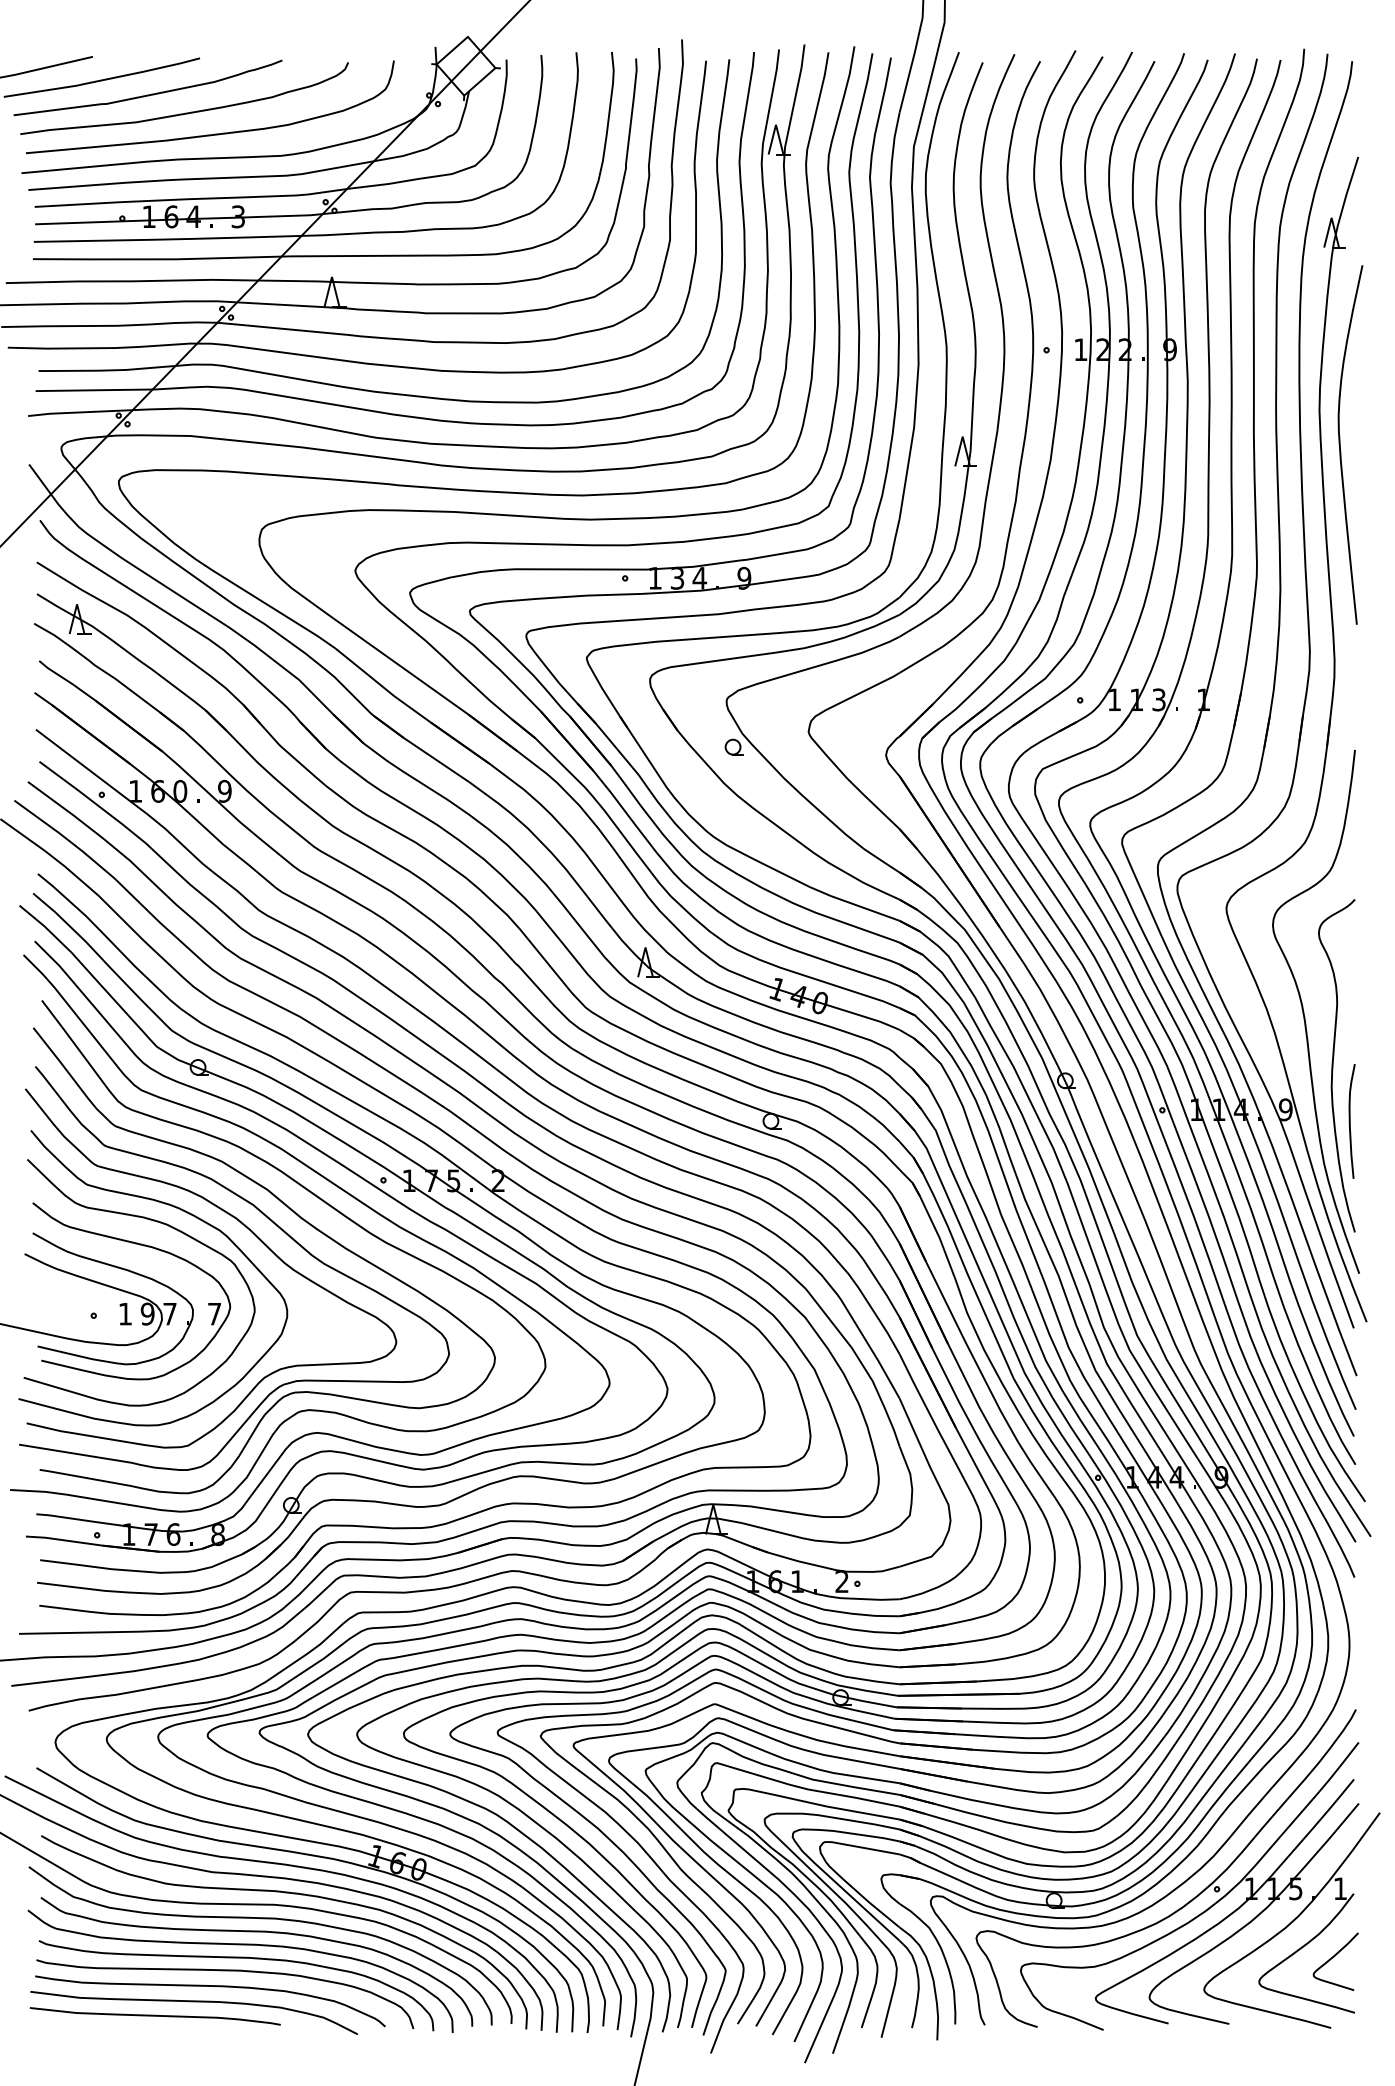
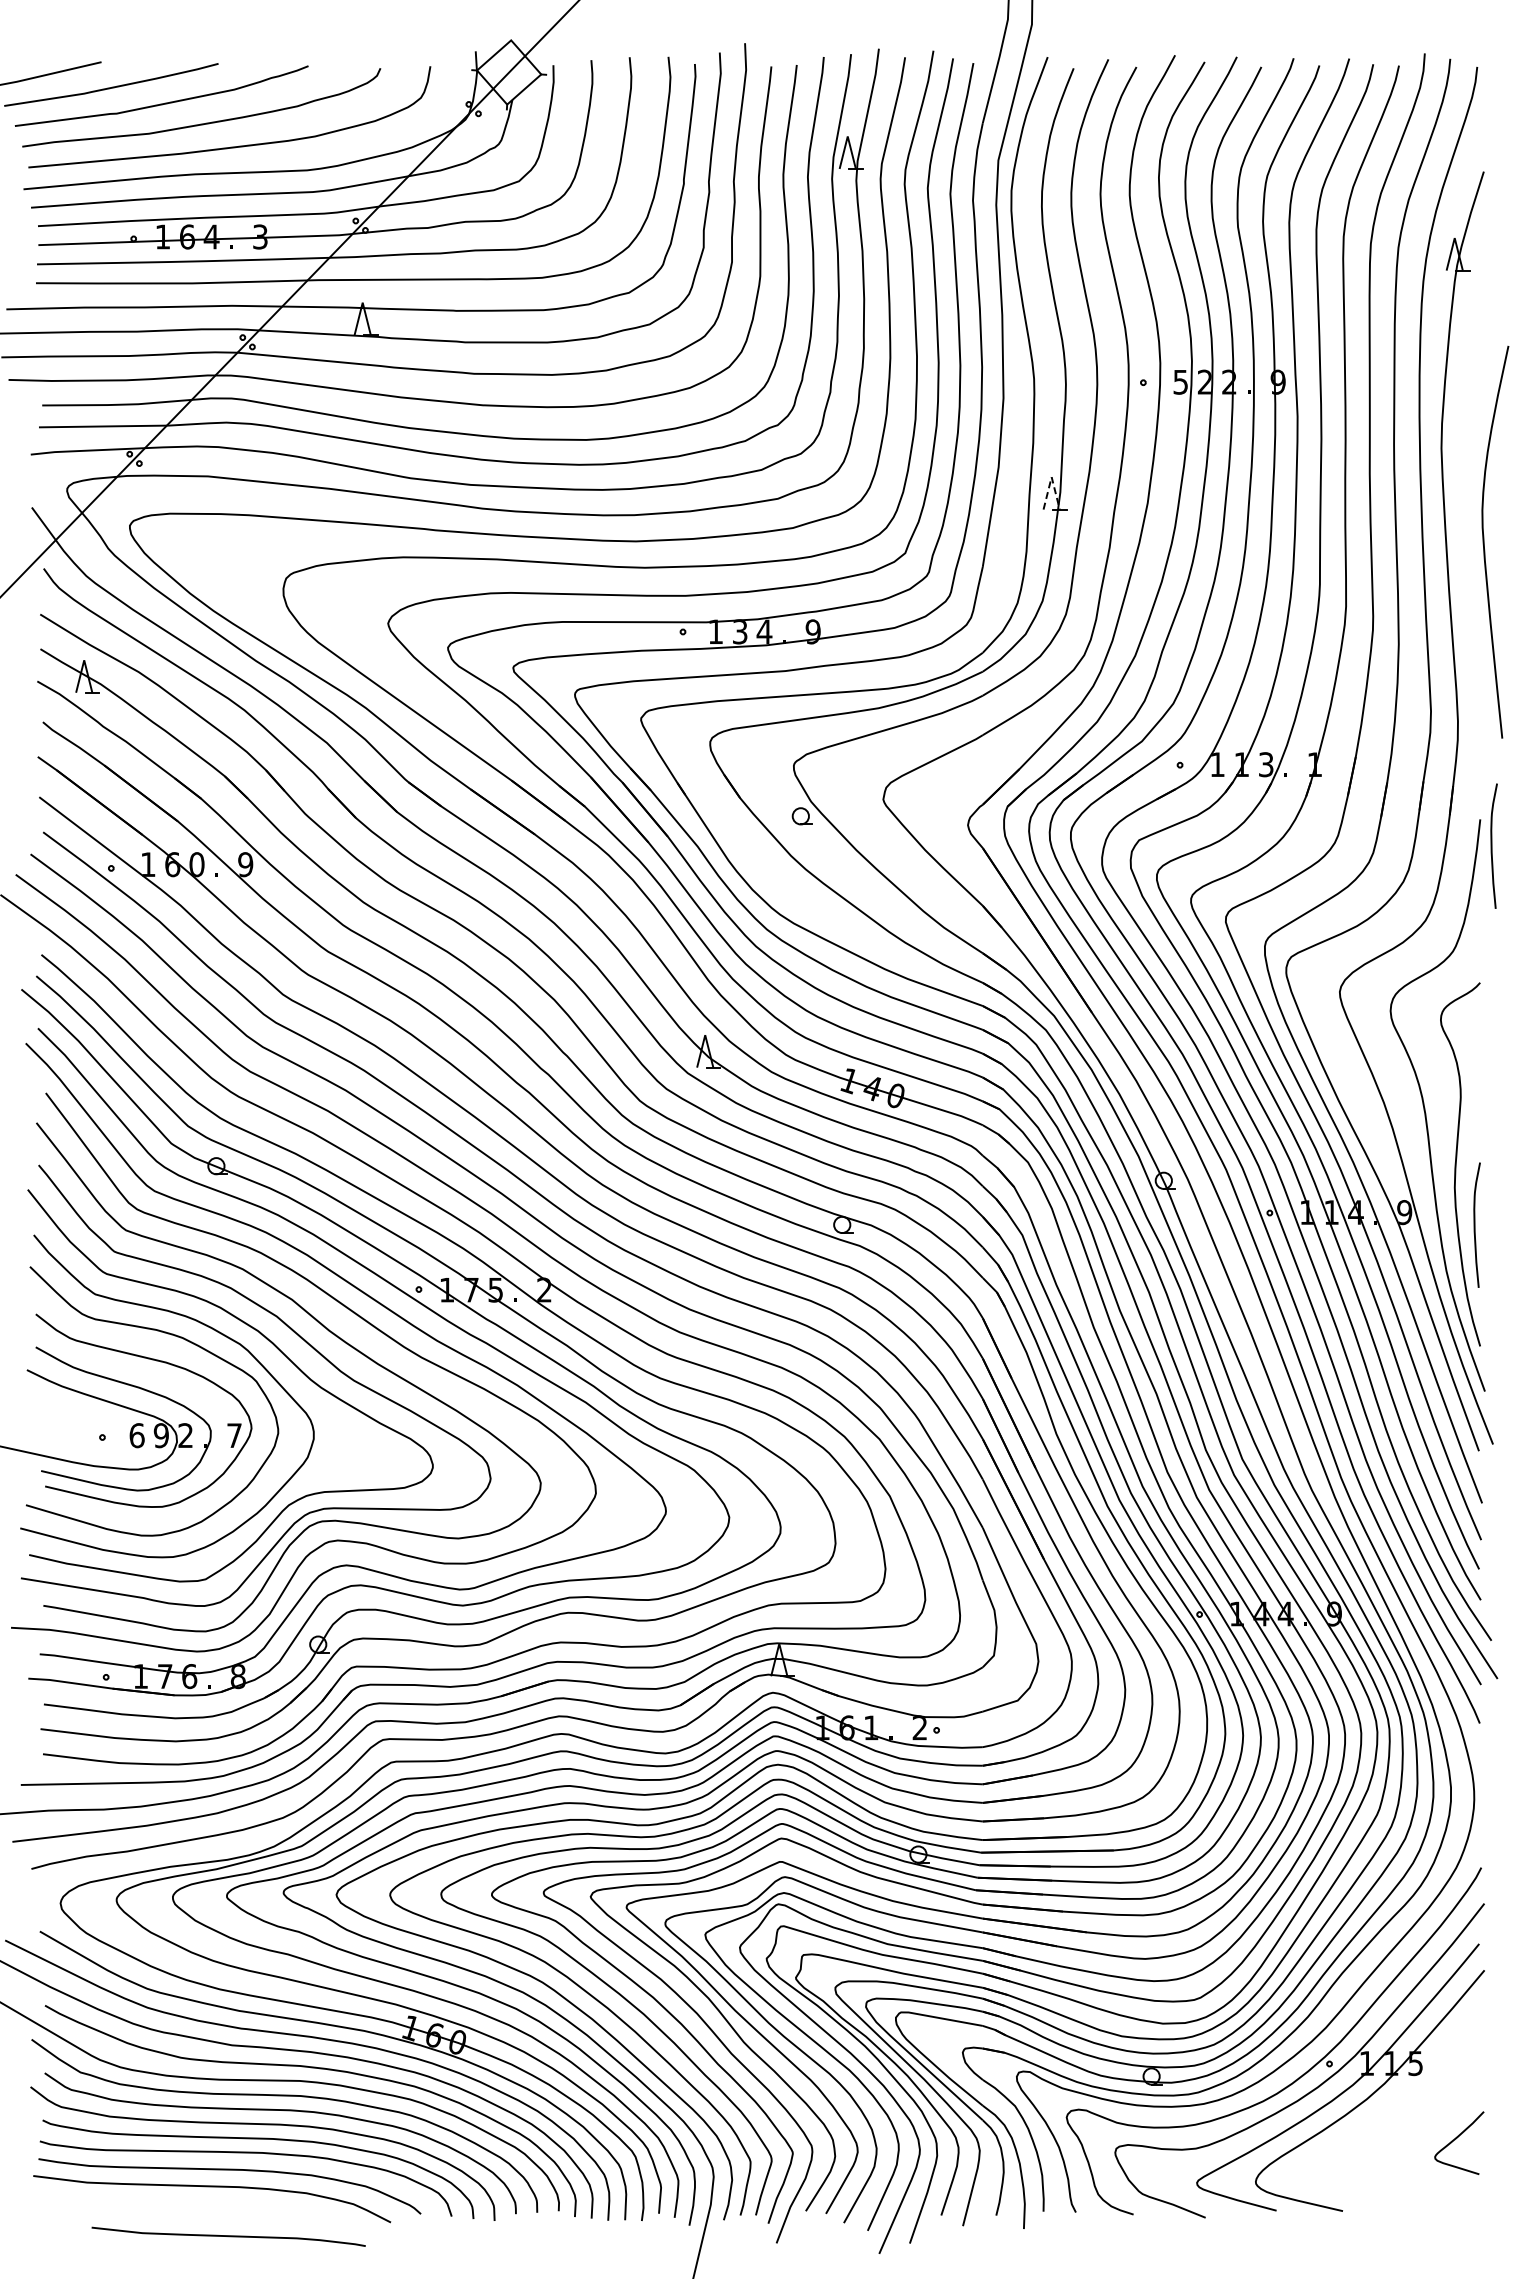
text: (1080, 350) -> (1180, 382), 1 -> 5
line: (962, 437) -> (1051, 477), solid -> dashed
curve: (1340, 445) -> (1484, 542), moved
curve: (1366, 773) -> (1492, 845), added
text: (124, 1313) -> (136, 1435), 1 -> 6
text: (169, 1313) -> (185, 1435), 7 -> 2
part: (1291, 1920) -> (1410, 2098), removed
curve: (155, 2016) -> (228, 2236), moved

